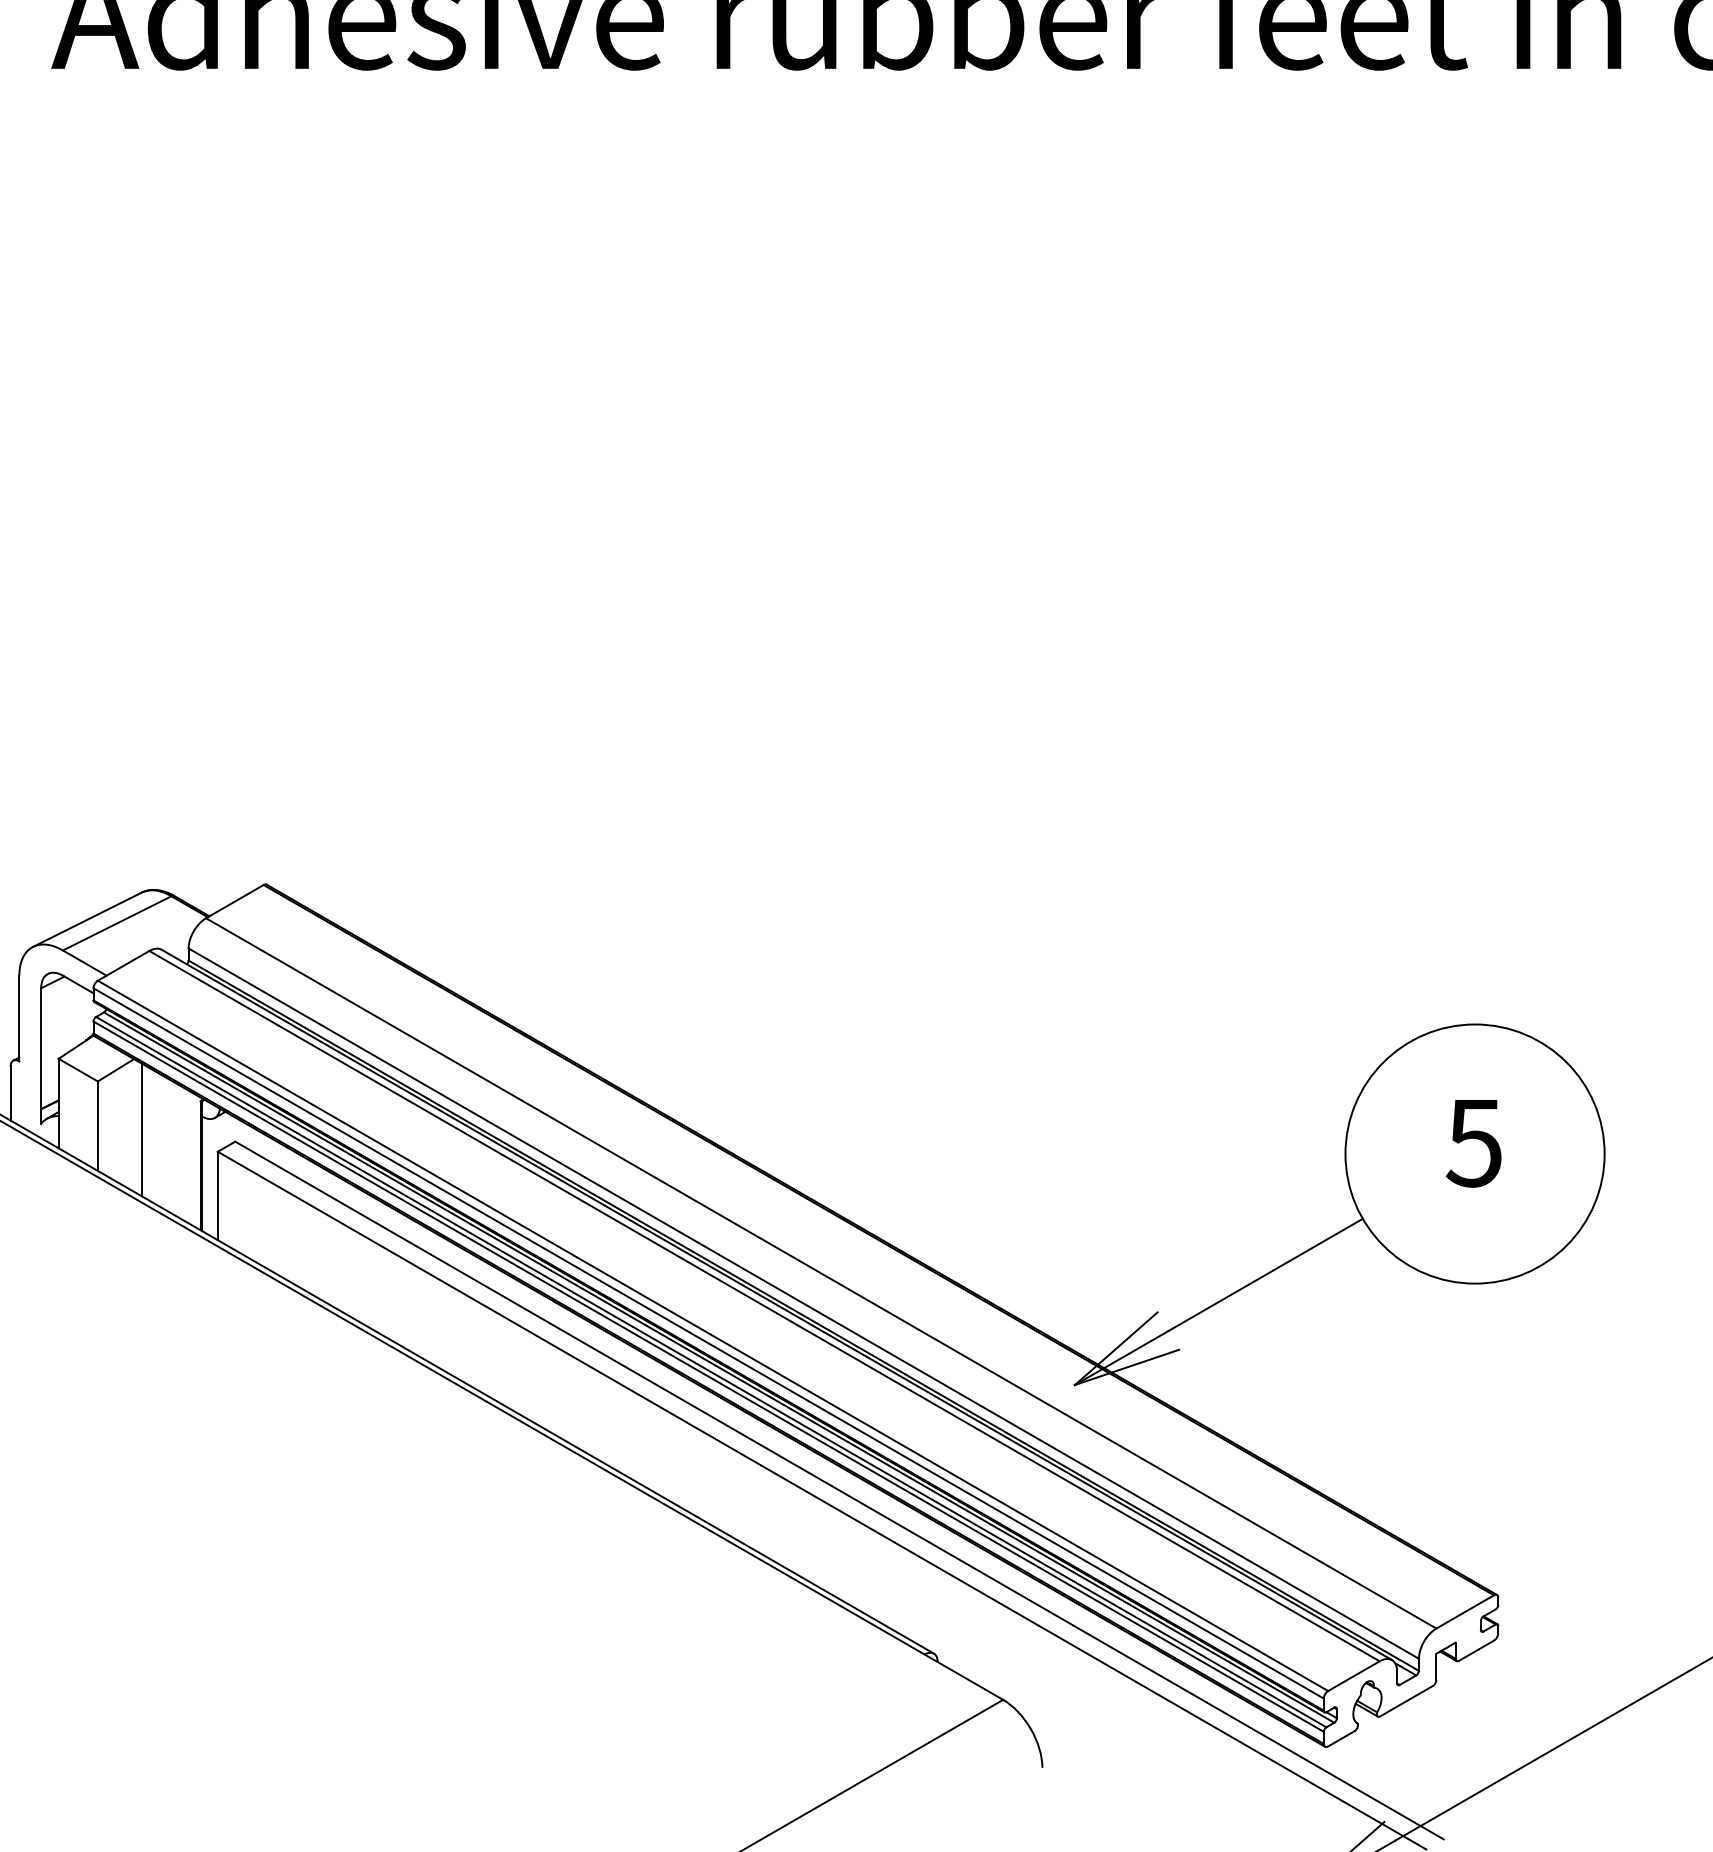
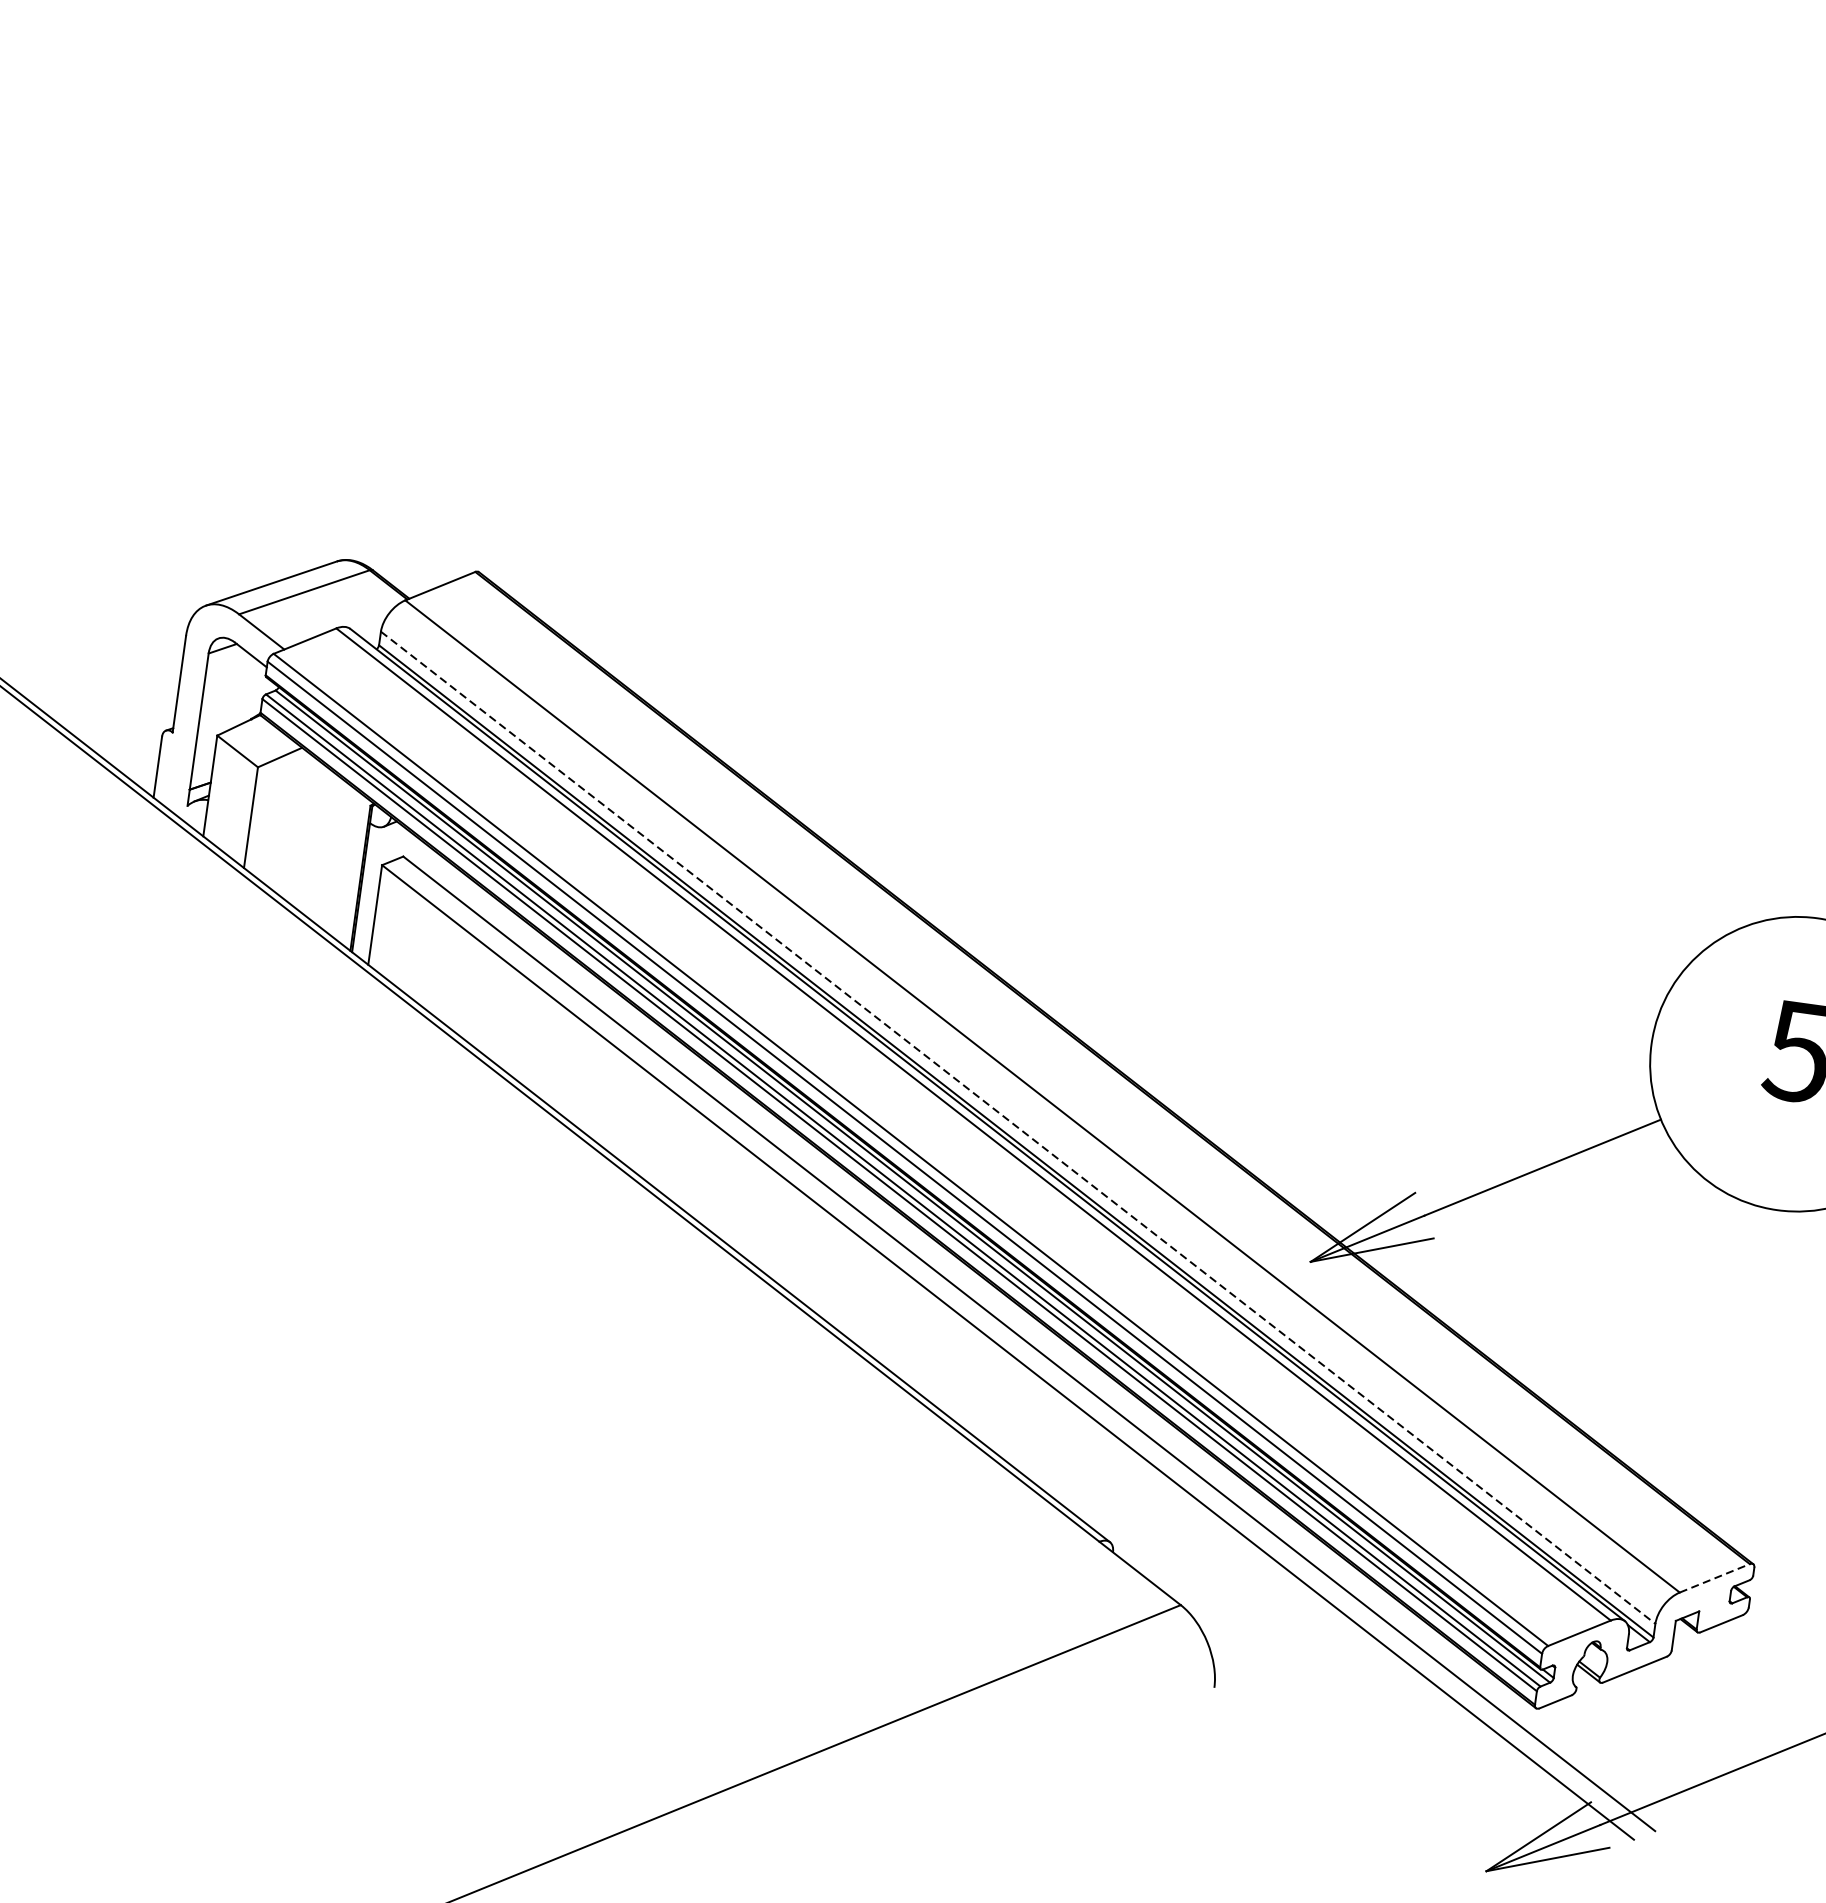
line: (141, 1129) -> (299, 828), removed
line: (804, 1303) -> (1019, 1127), solid -> dashed
line: (1465, 1611) -> (1715, 1577), solid -> dashed

